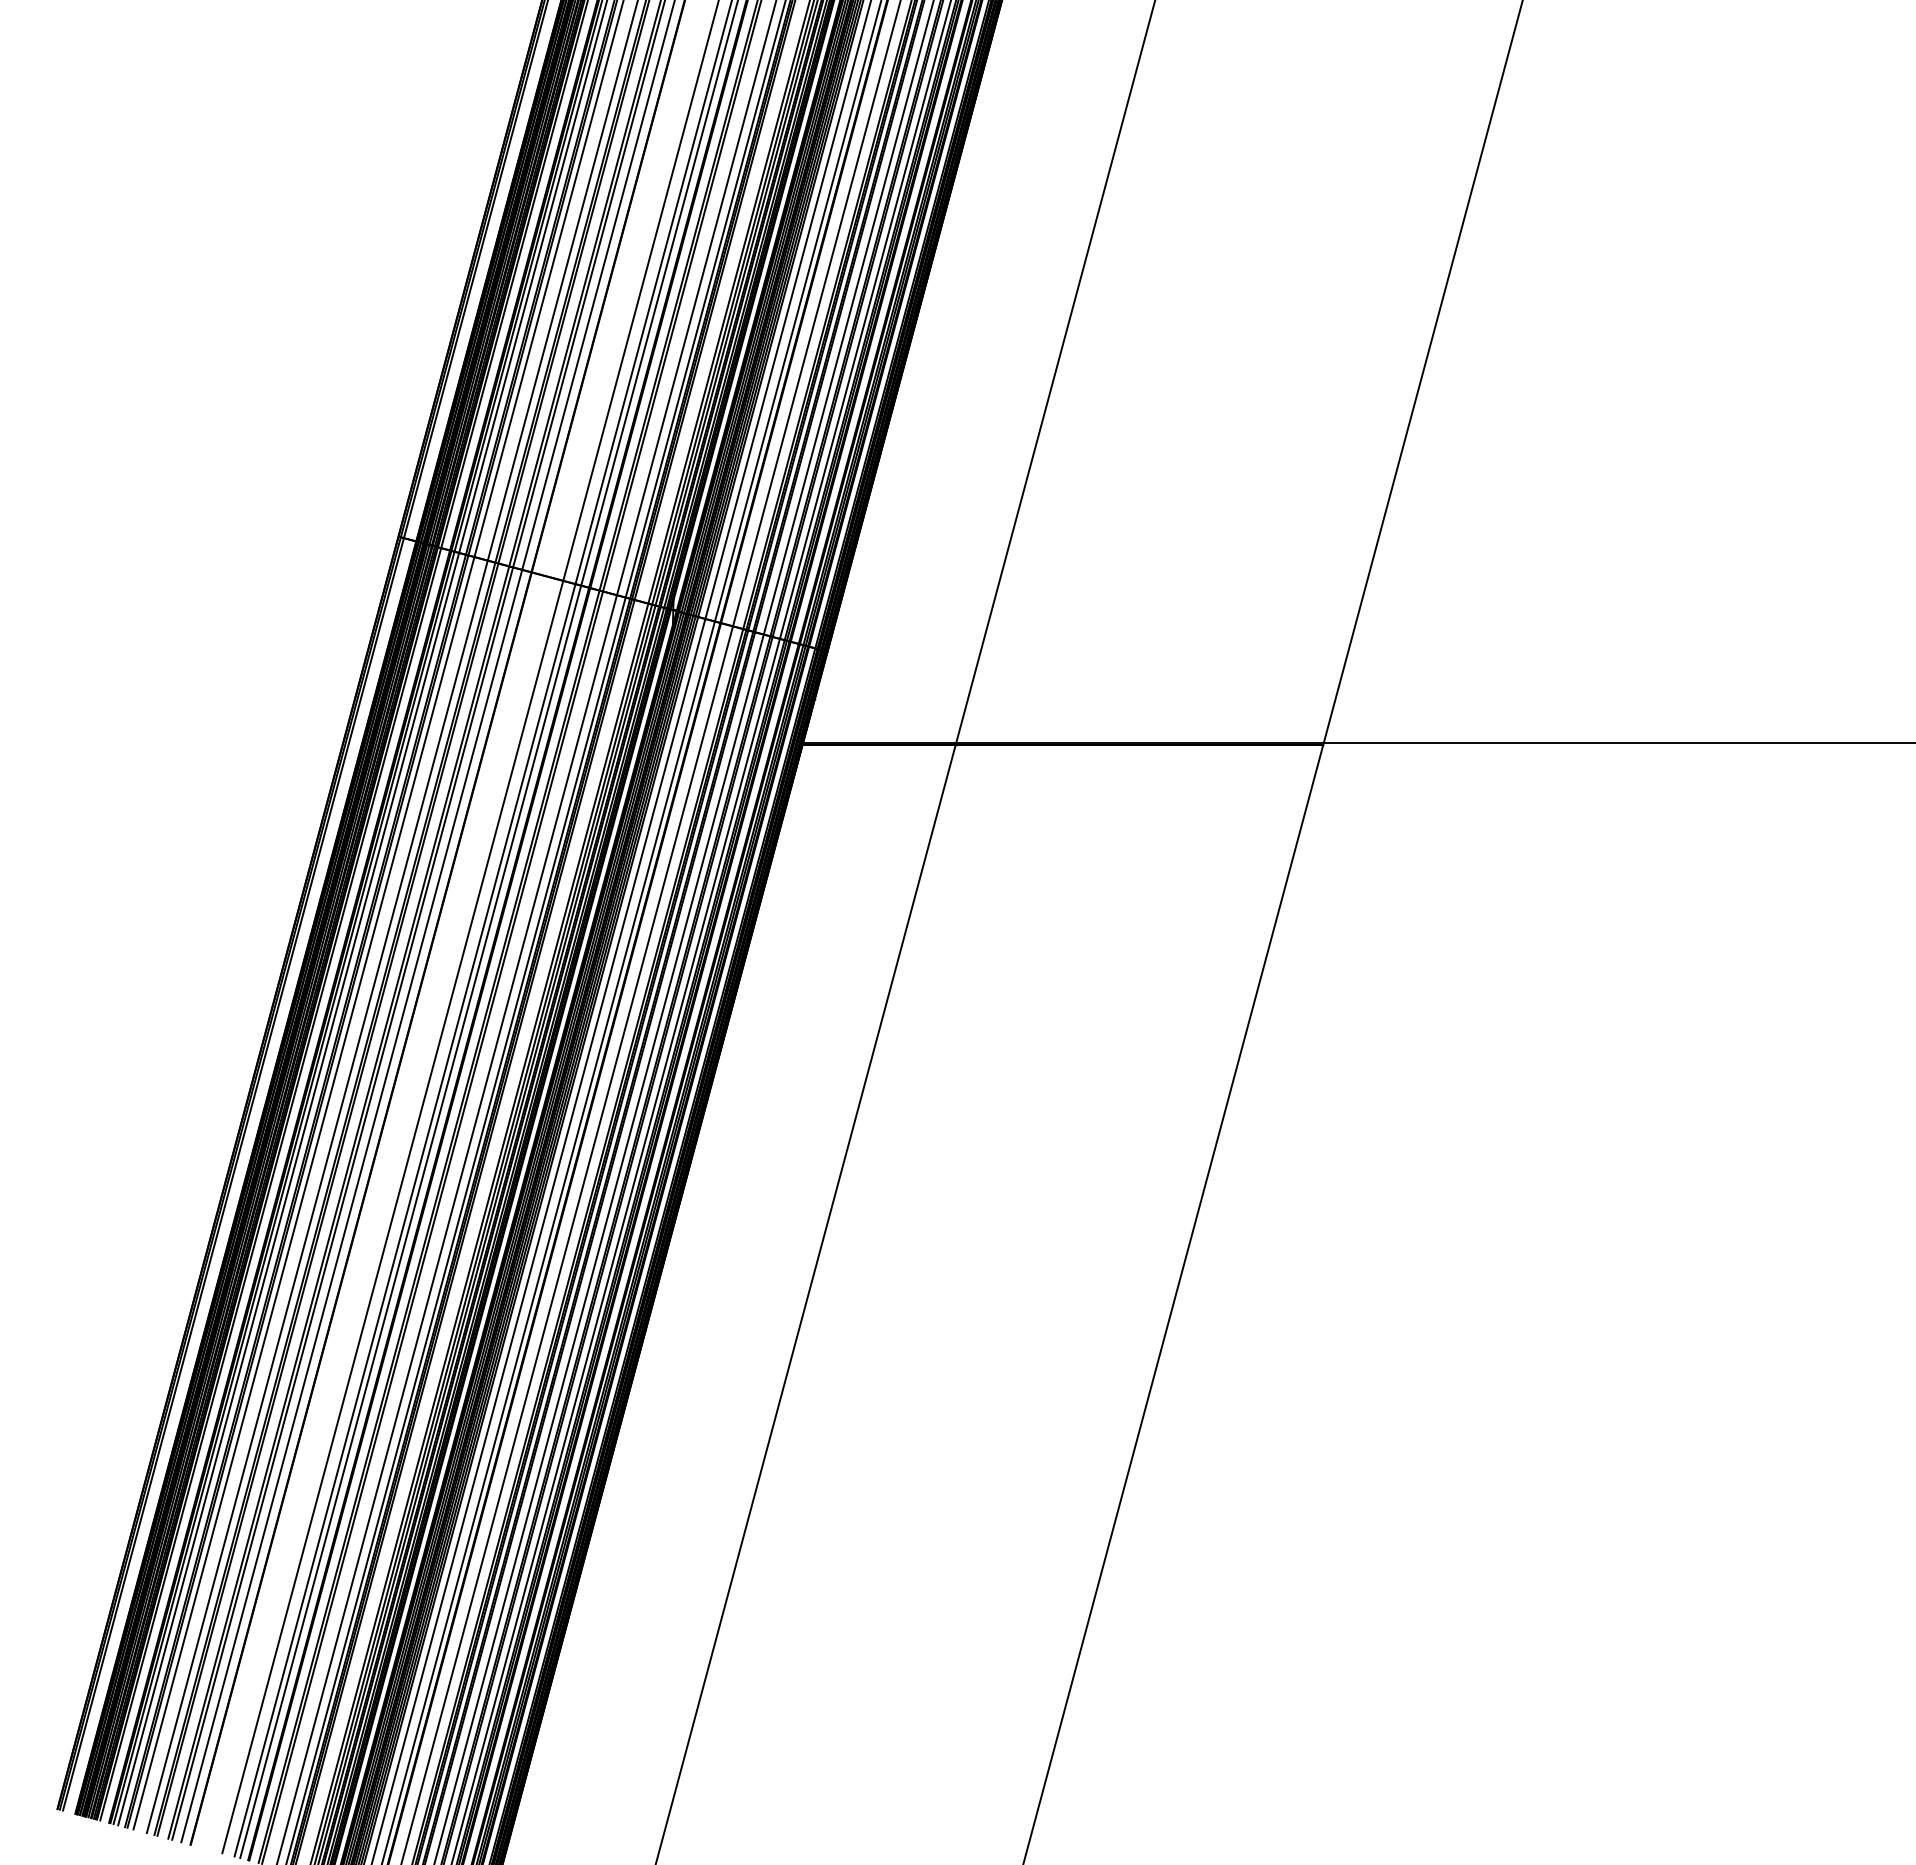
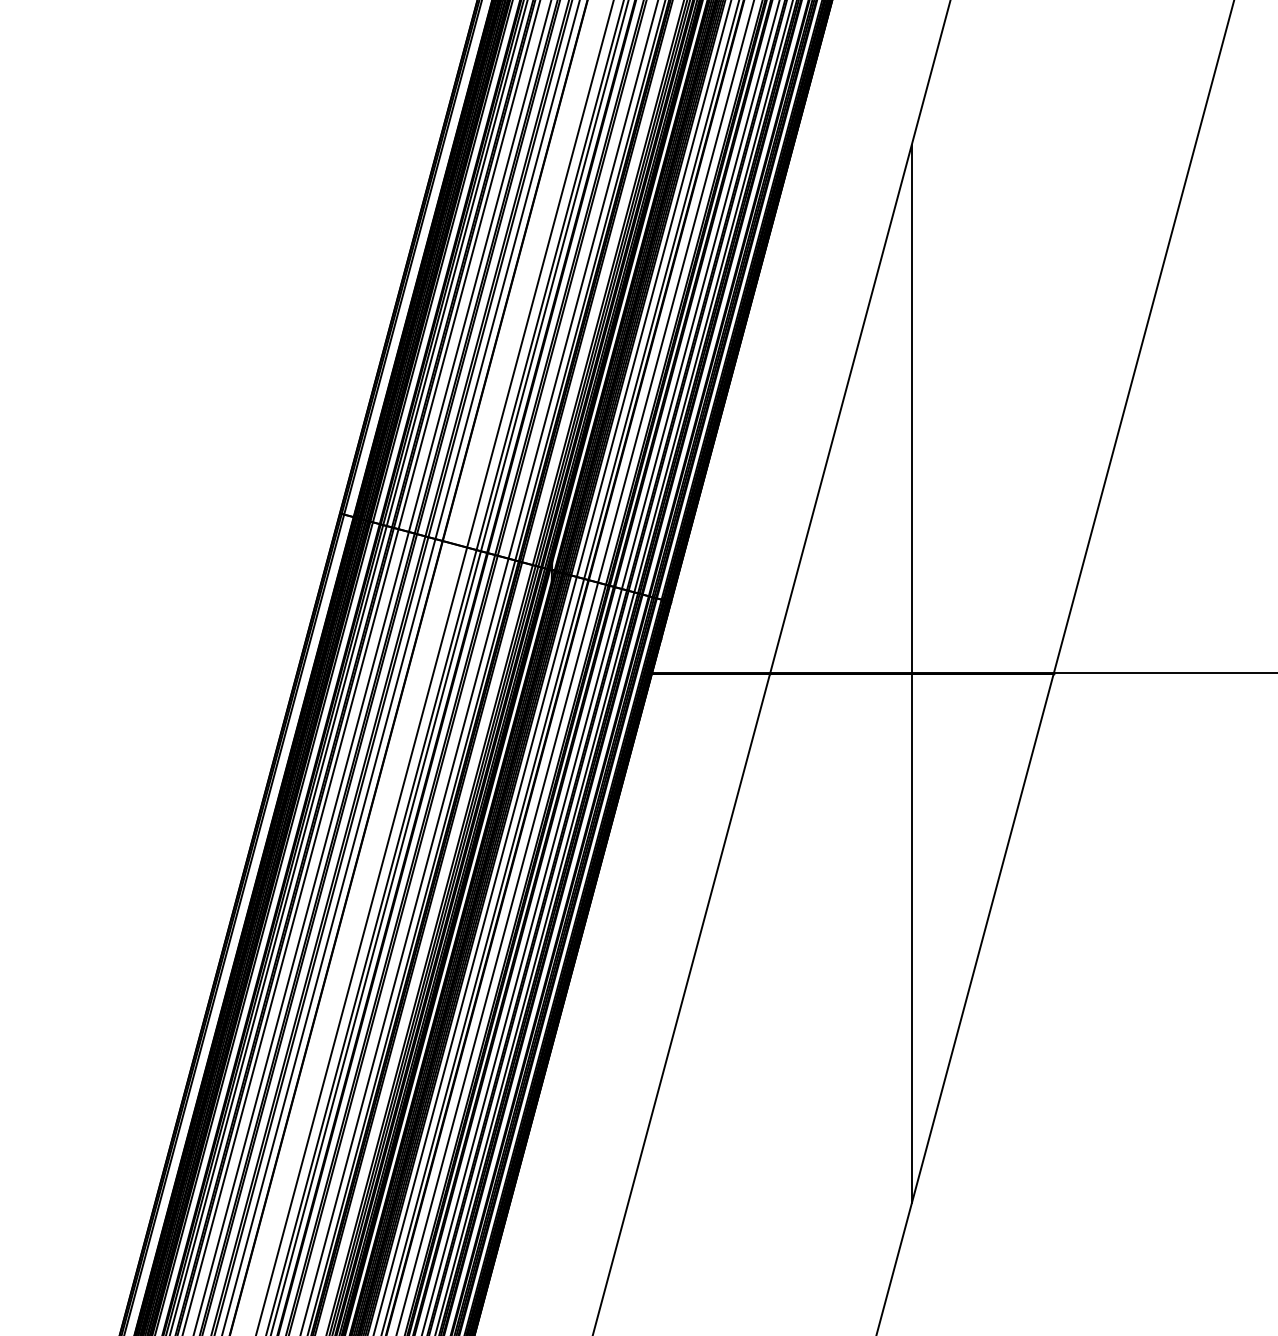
line: (1139, 744) -> (911, 673), added

